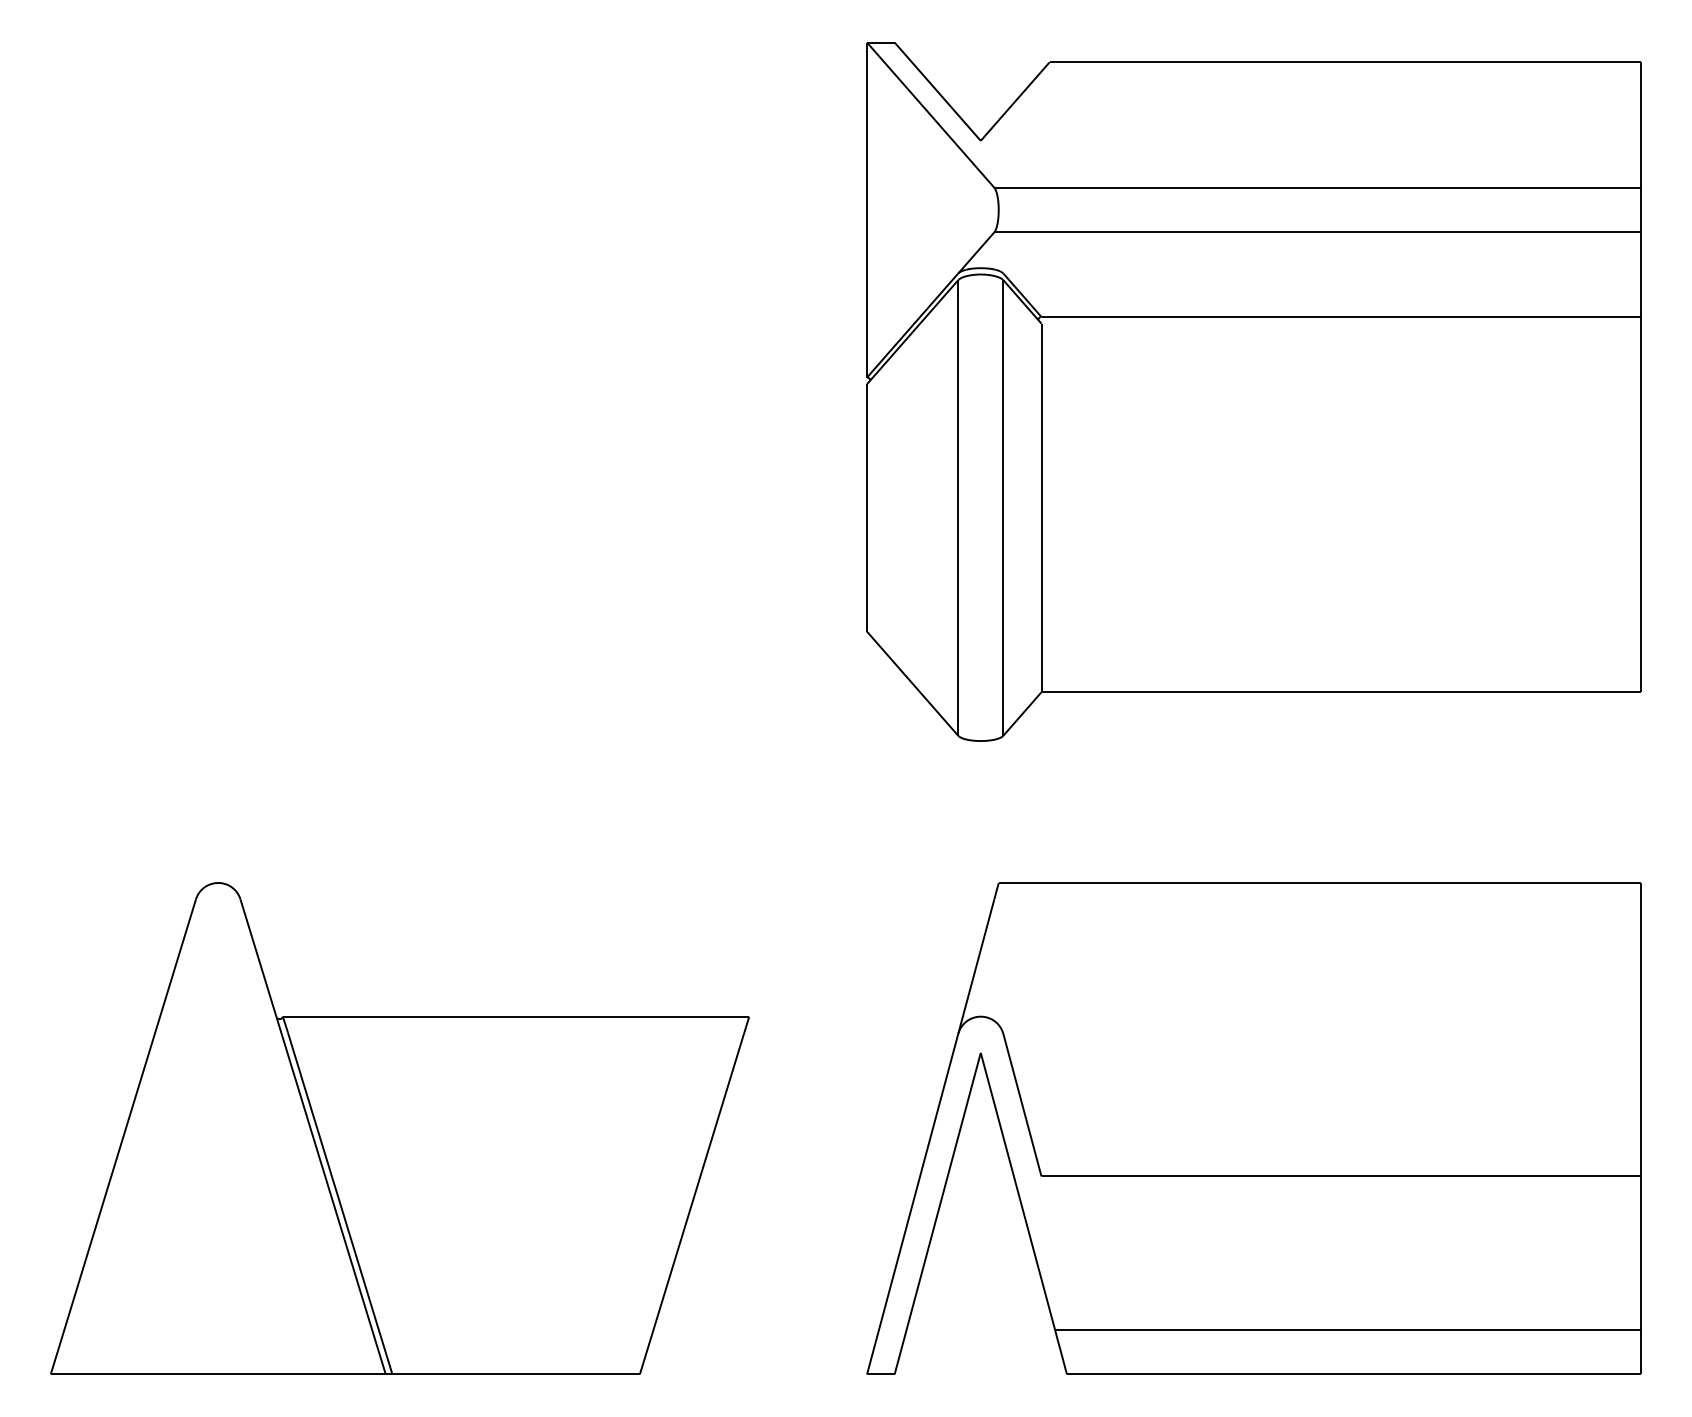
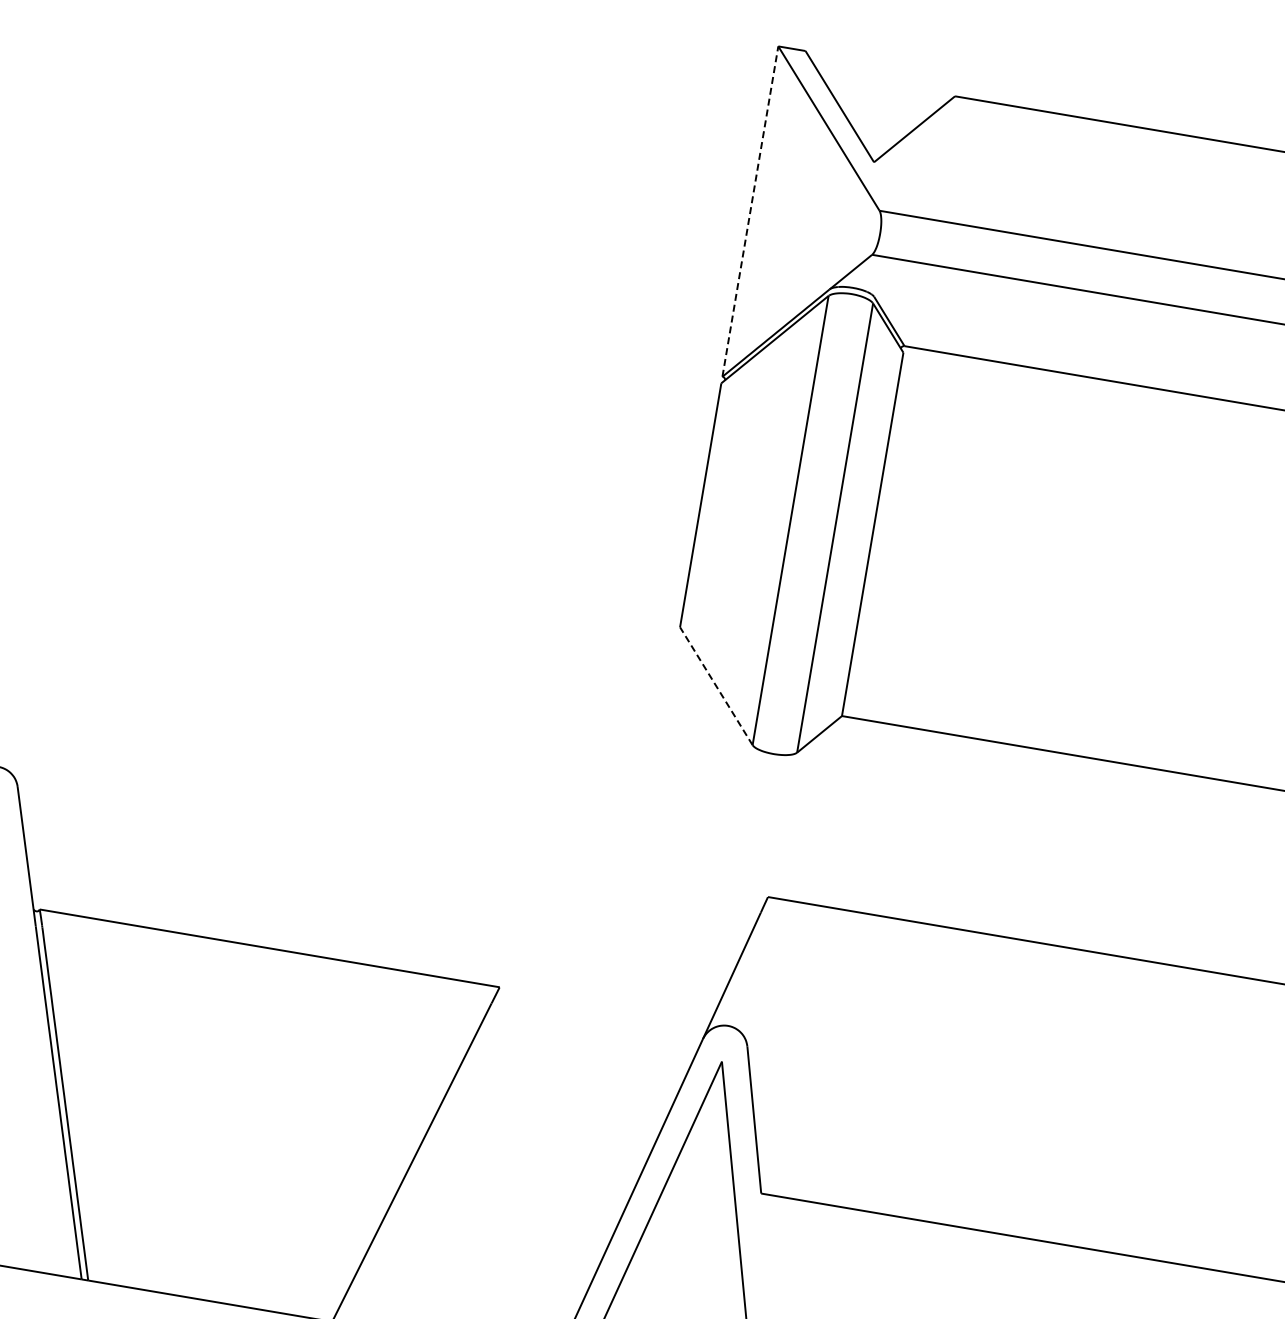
line: (867, 210) -> (750, 212), solid -> dashed
line: (912, 683) -> (716, 685), solid -> dashed

